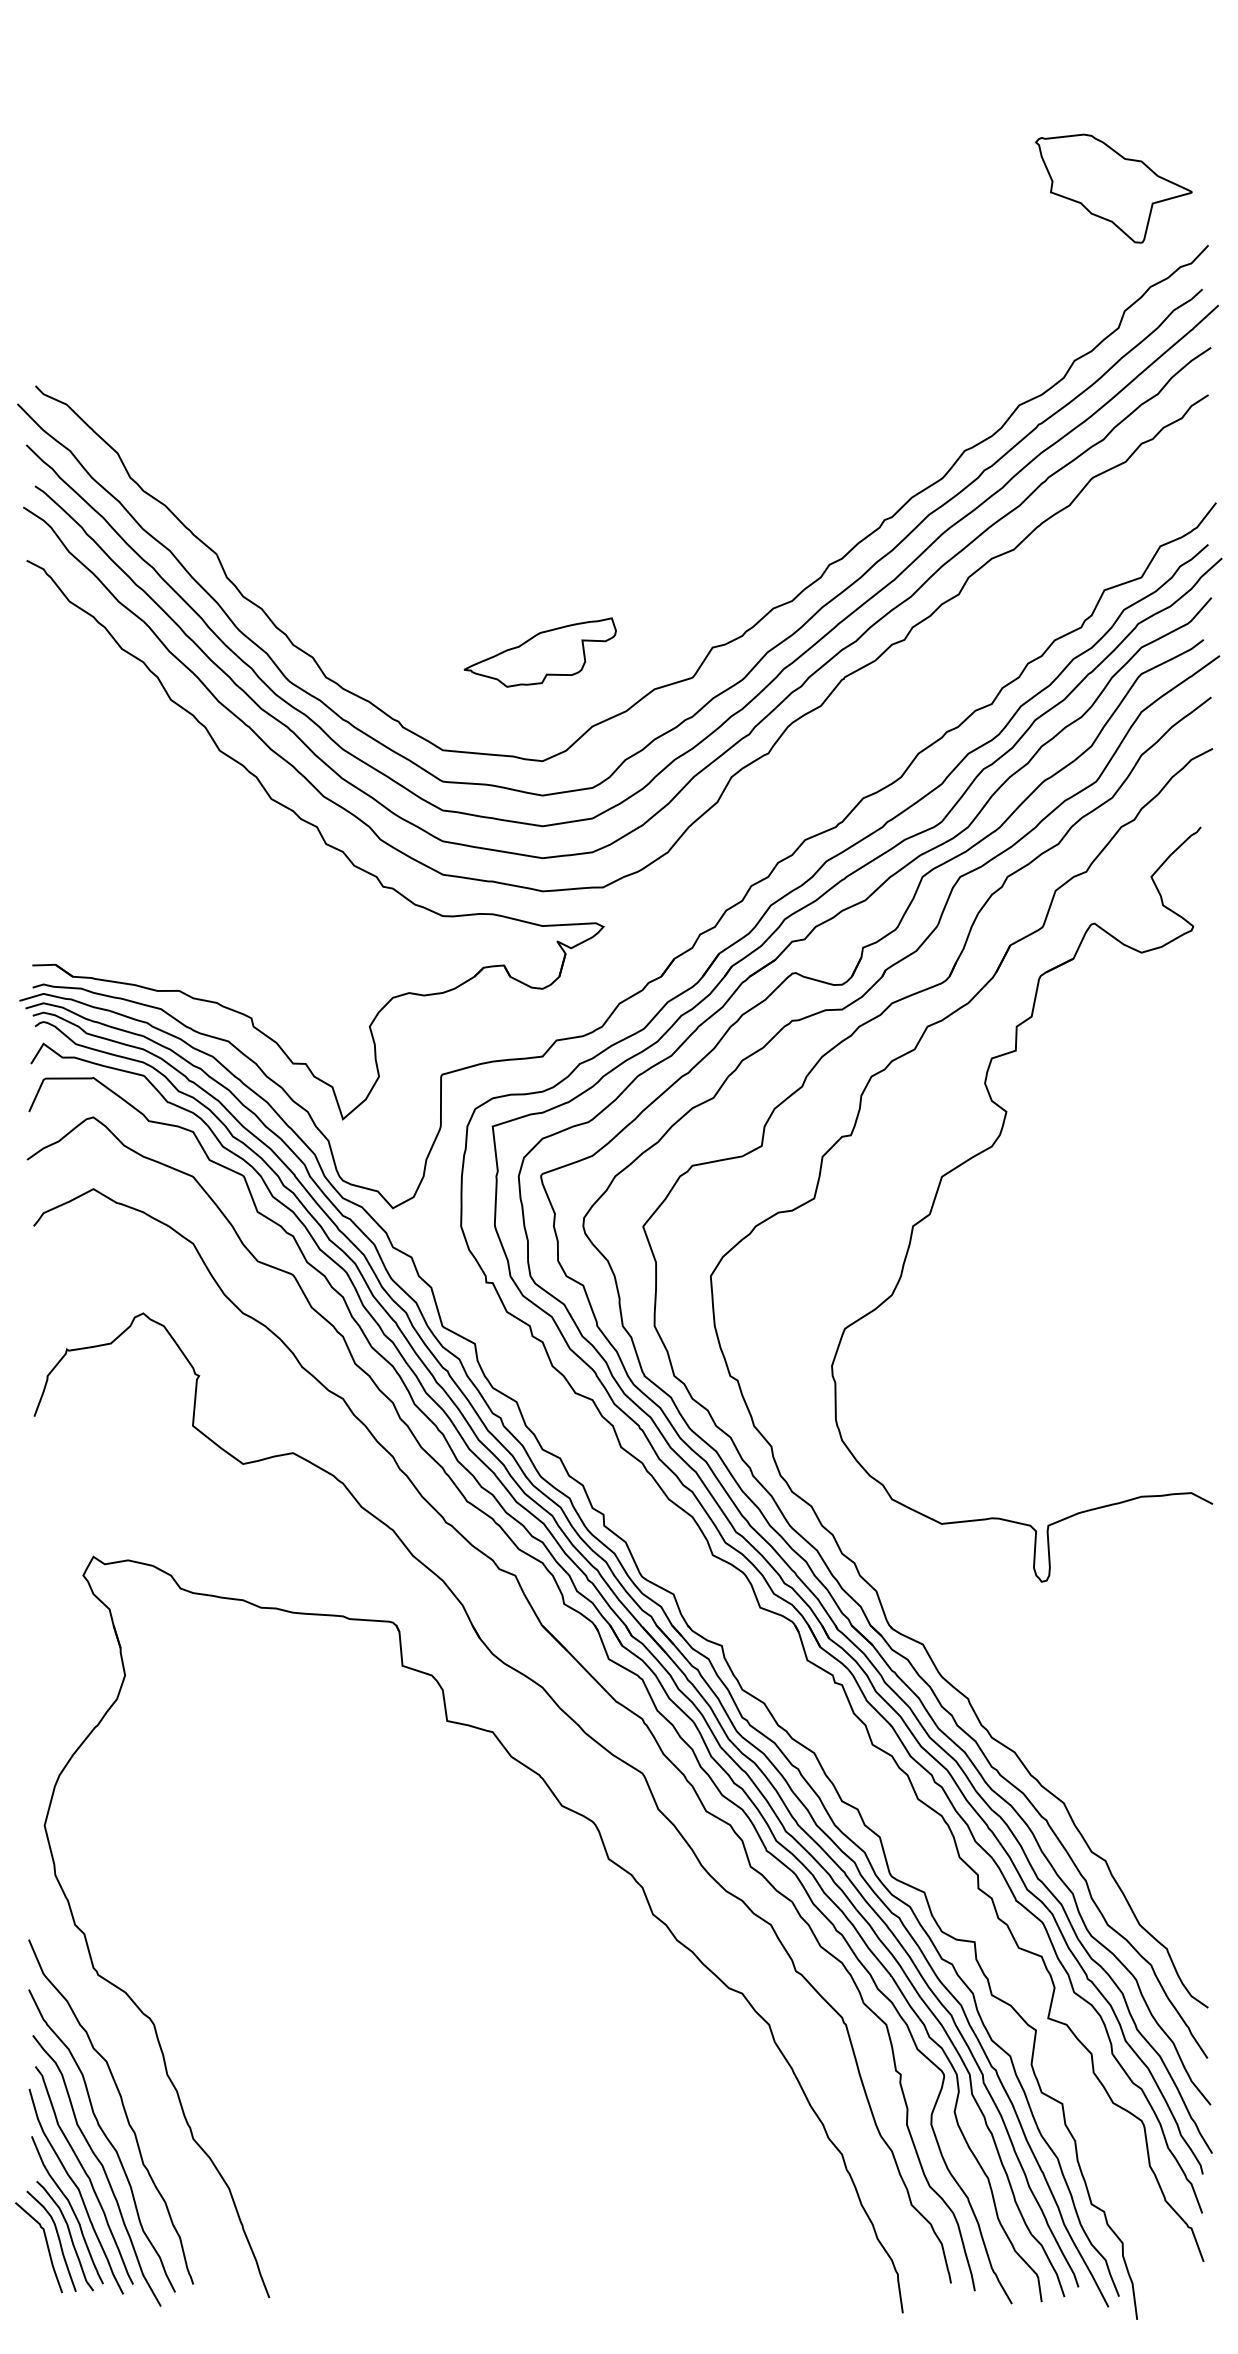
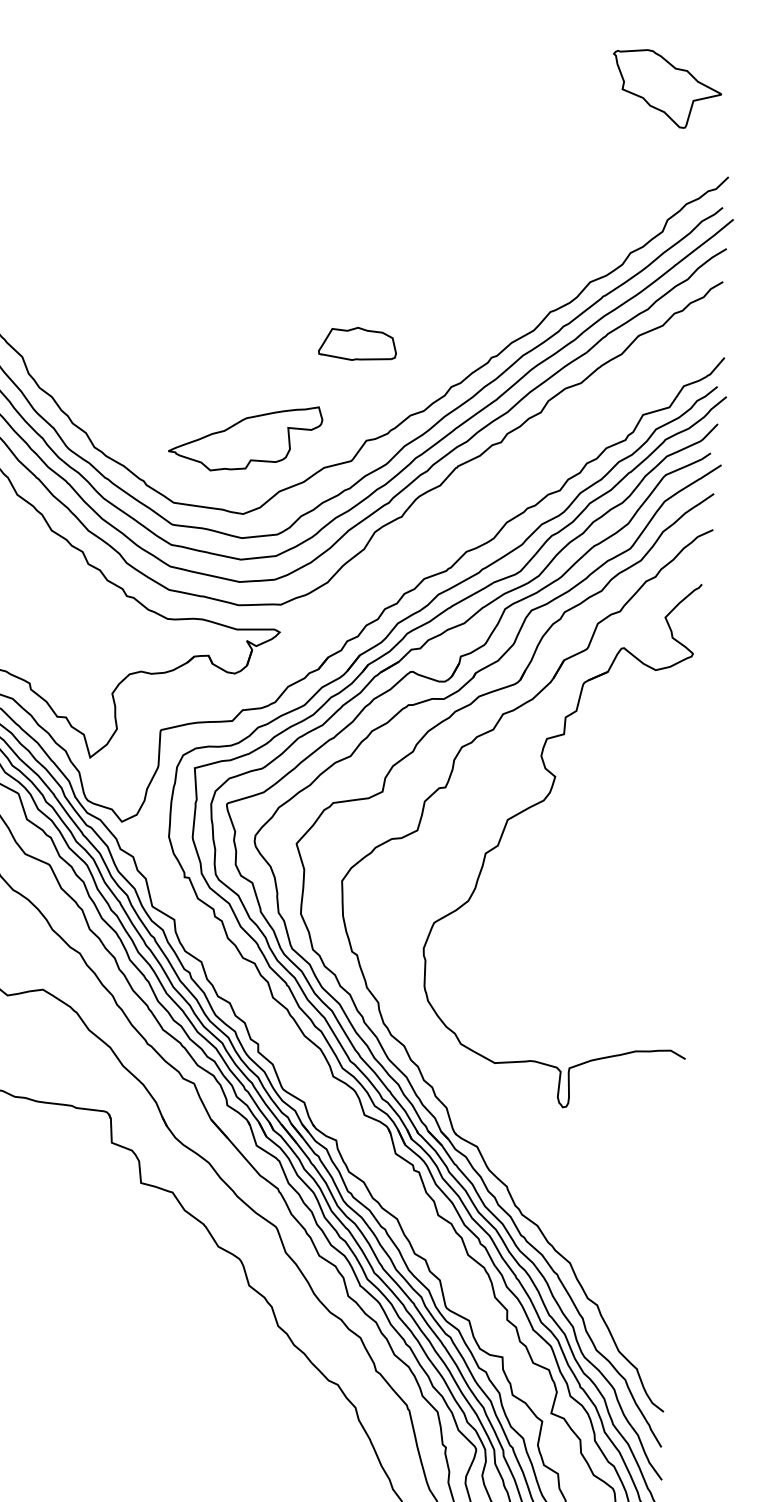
part: (1113, 188) -> (666, 88), moved
part: (693, 510) -> (358, 343), added
part: (540, 652) -> (245, 437), size x1.43

